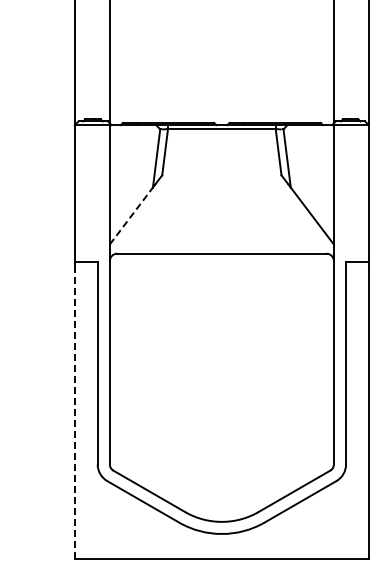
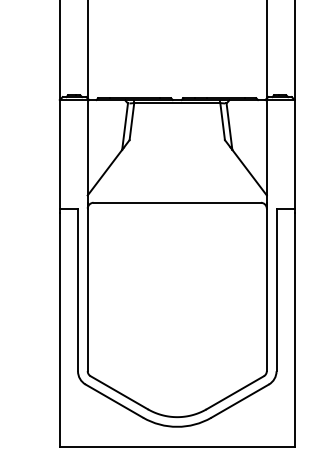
line: (131, 216) -> (105, 173), dashed -> solid
line: (74, 412) -> (59, 329), dashed -> solid

